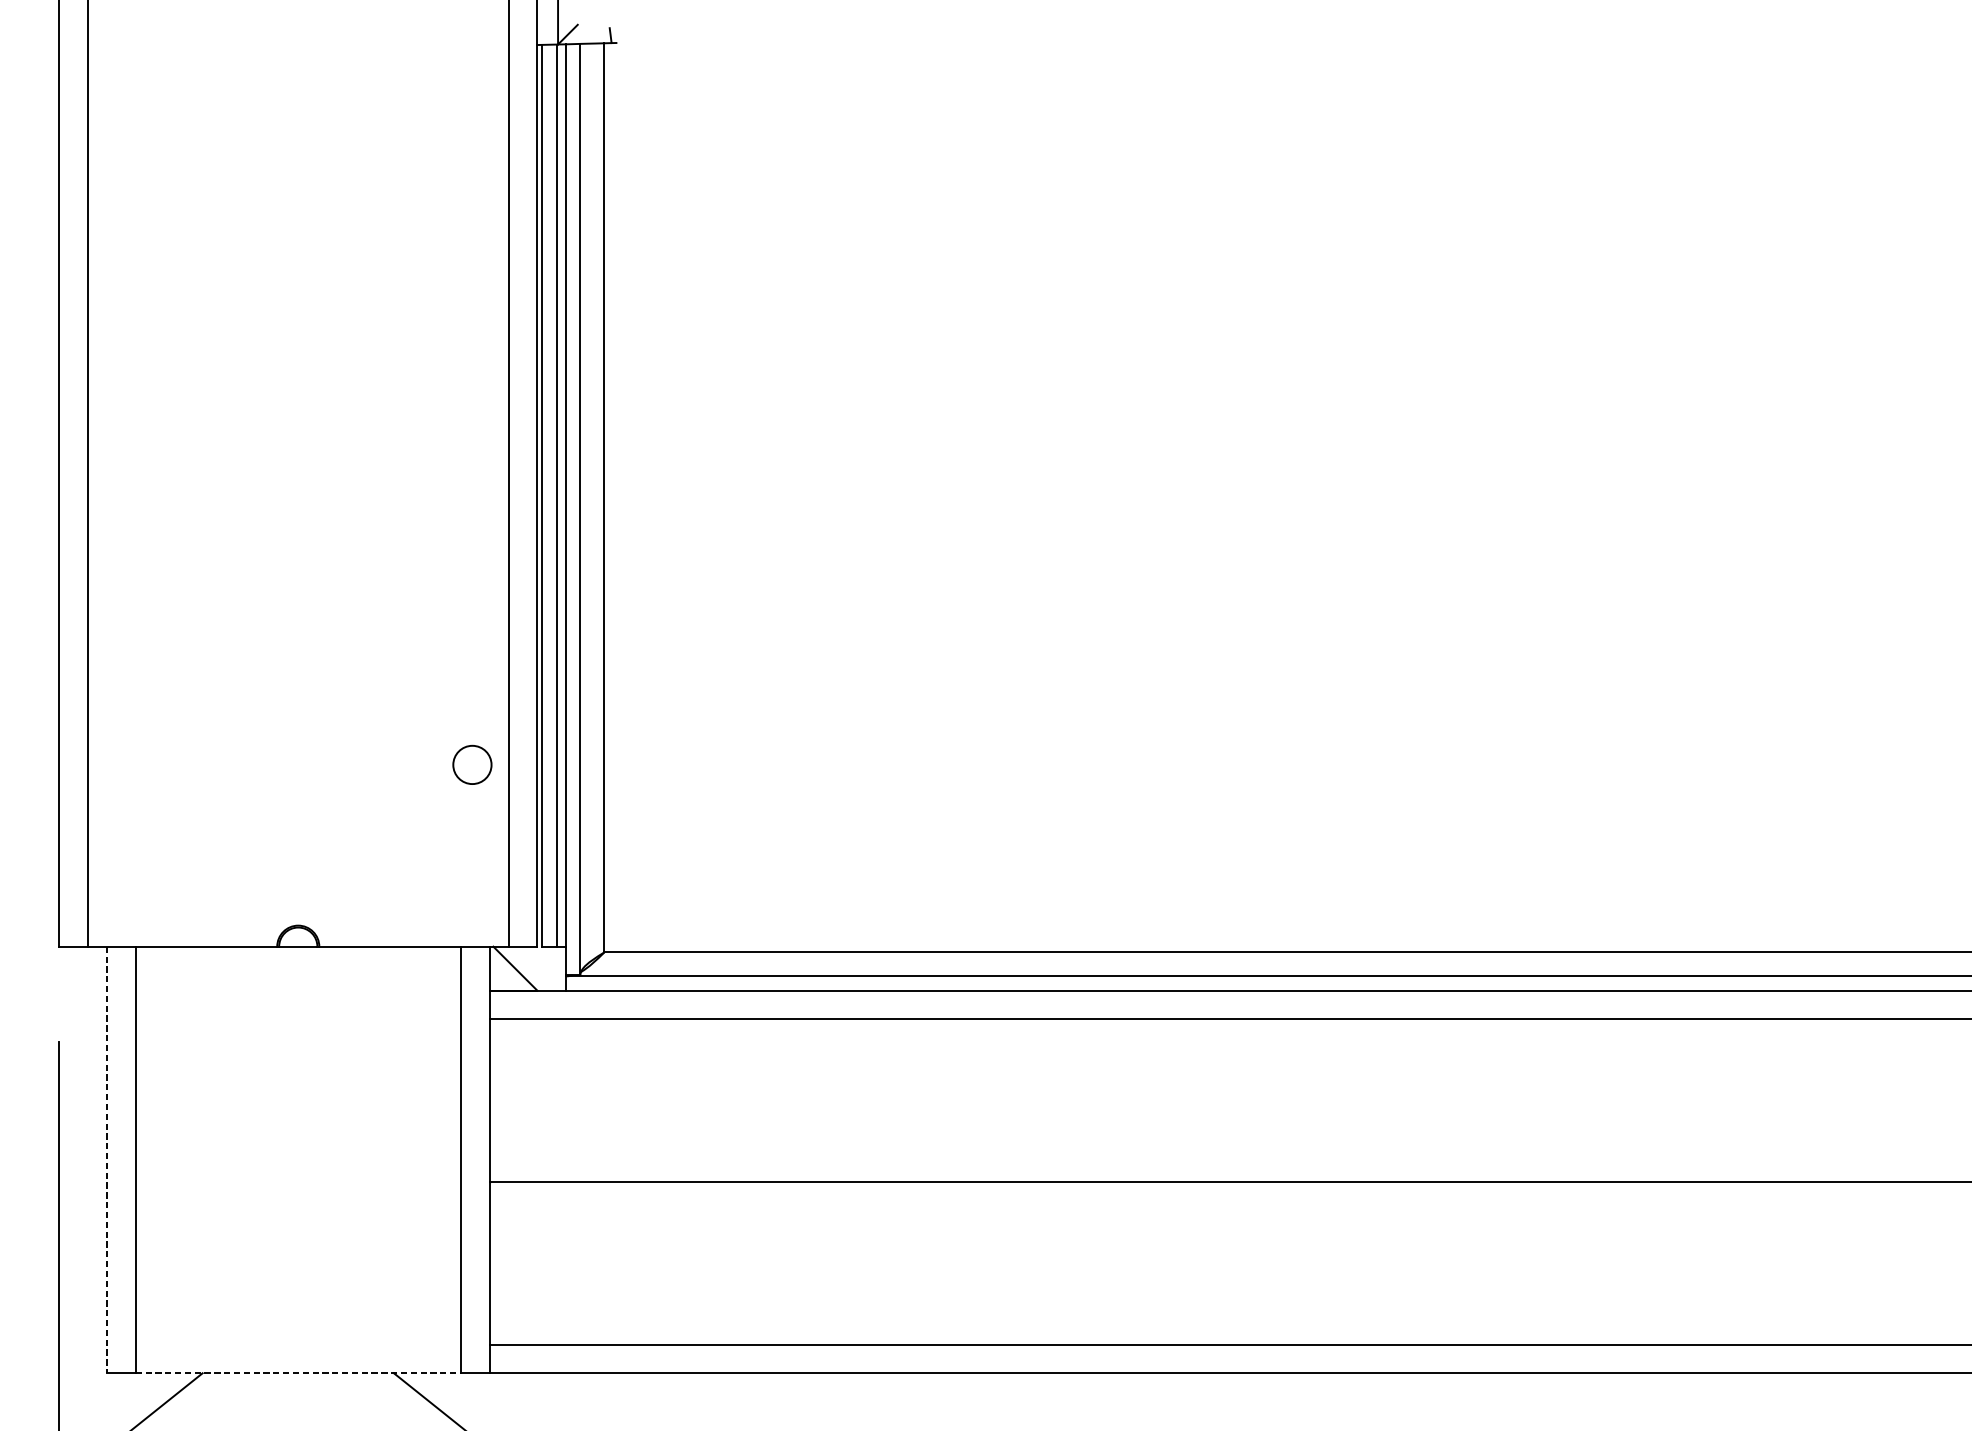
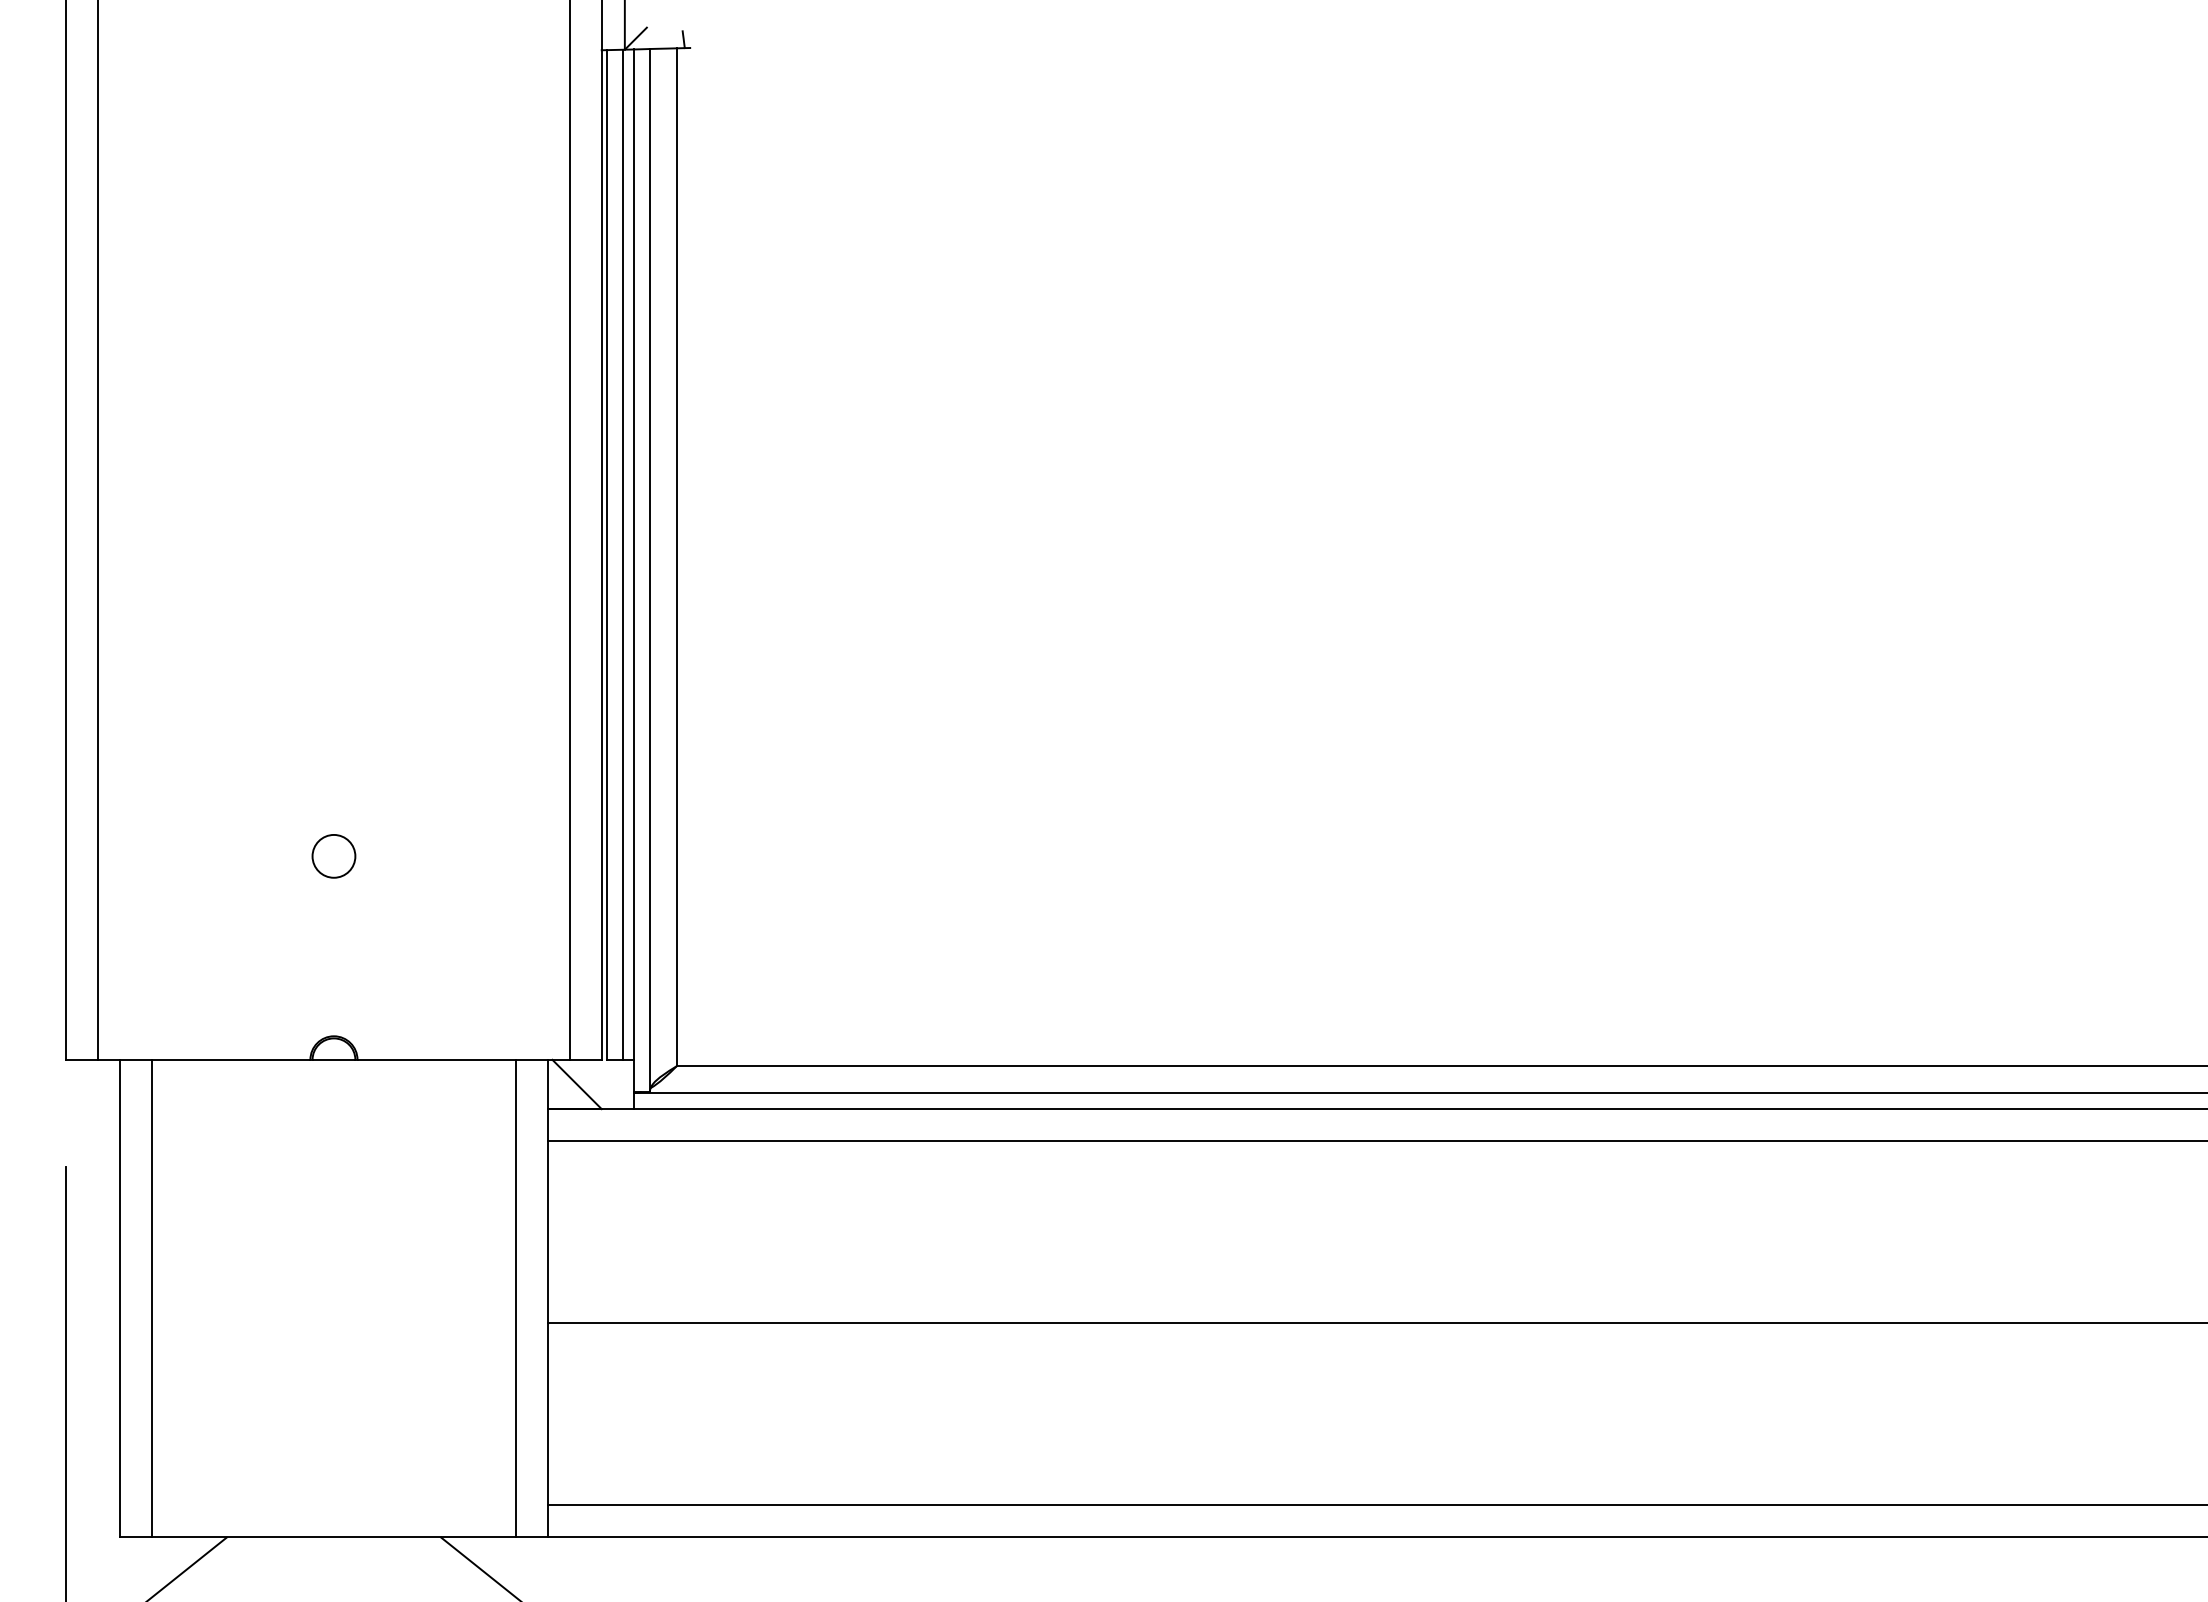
circle: (472, 765) -> (333, 856), moved
line: (106, 1159) -> (119, 1298), dashed -> solid
line: (298, 1373) -> (334, 1537), dashed -> solid

